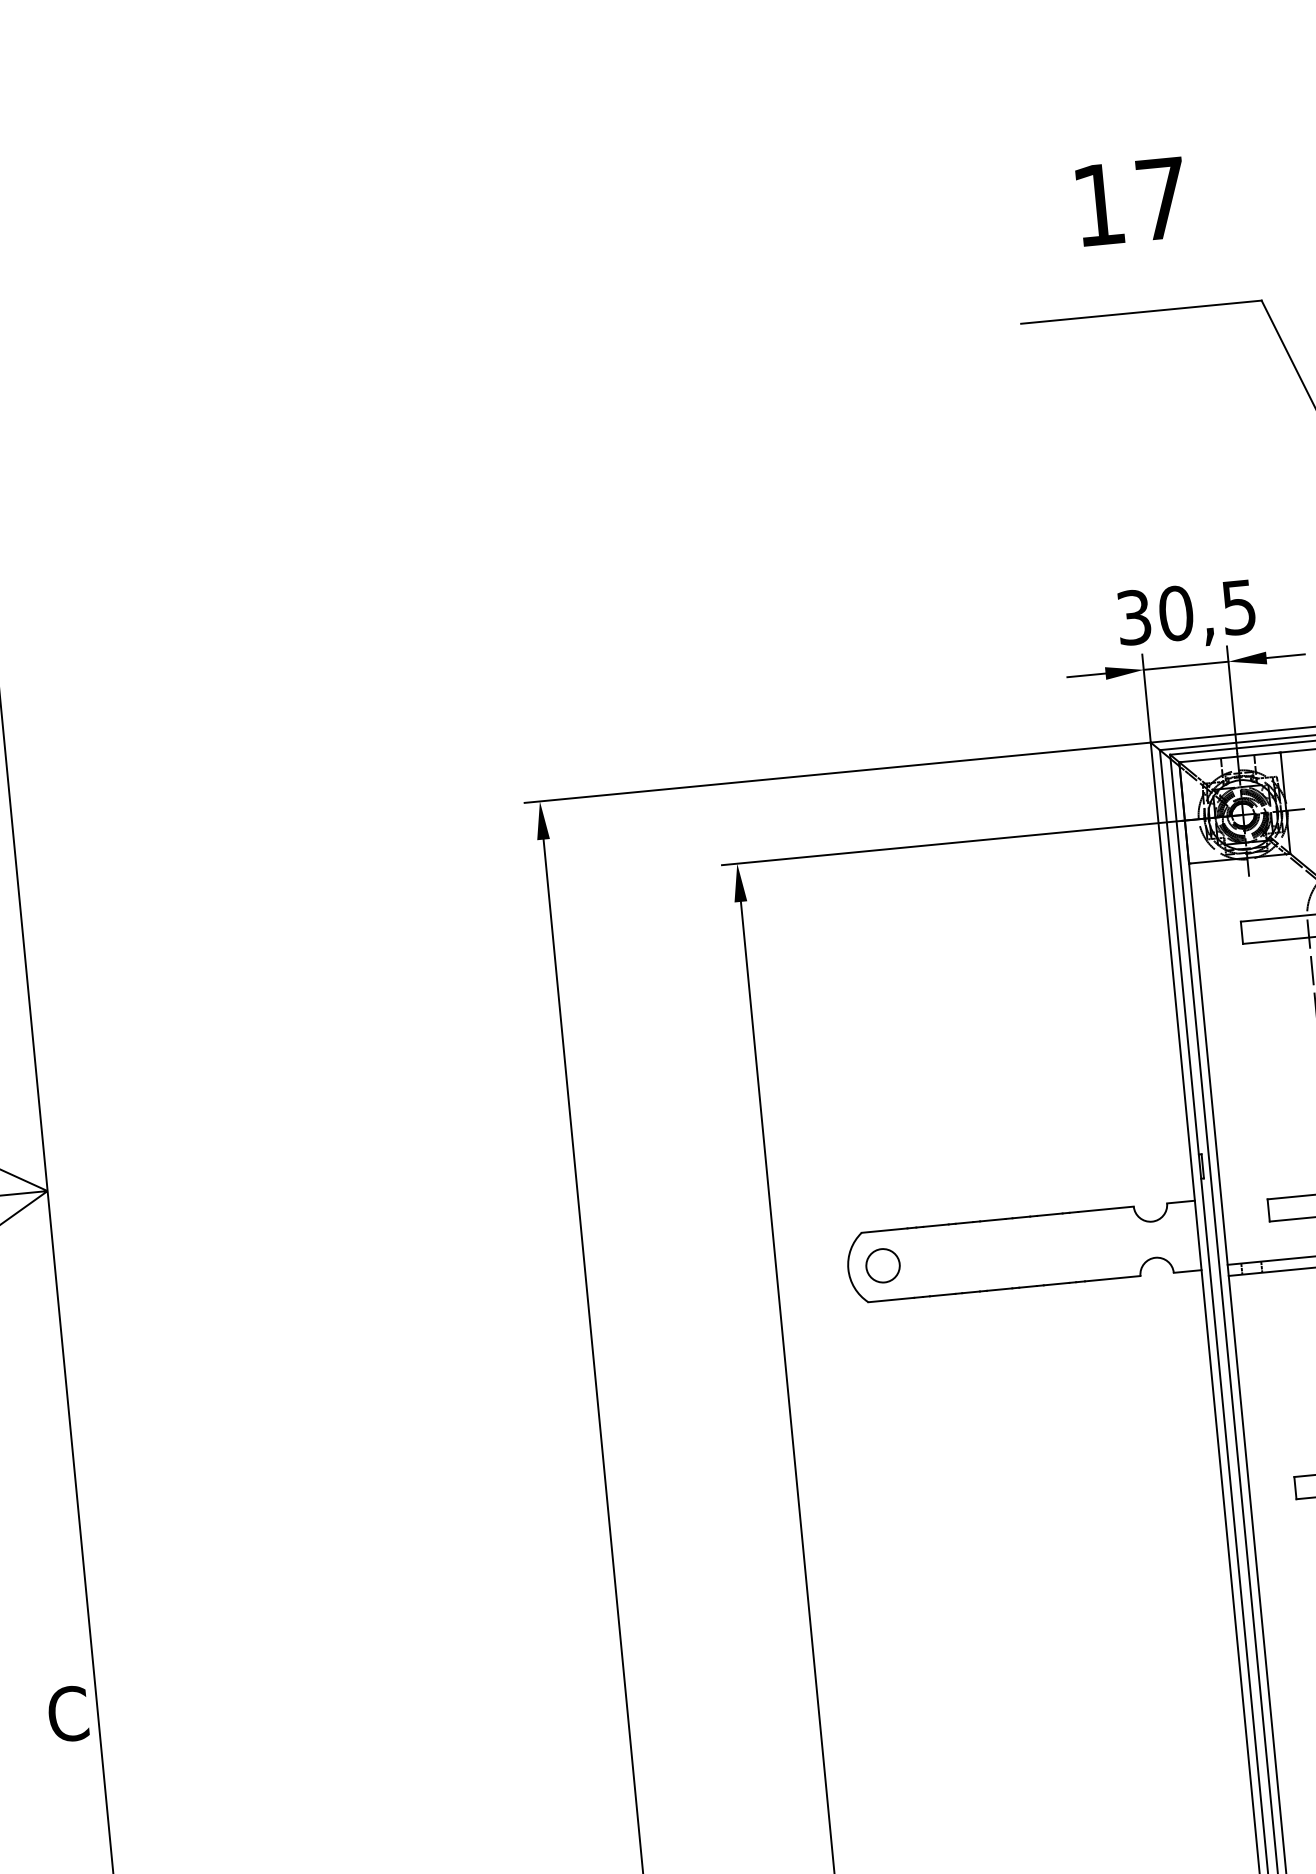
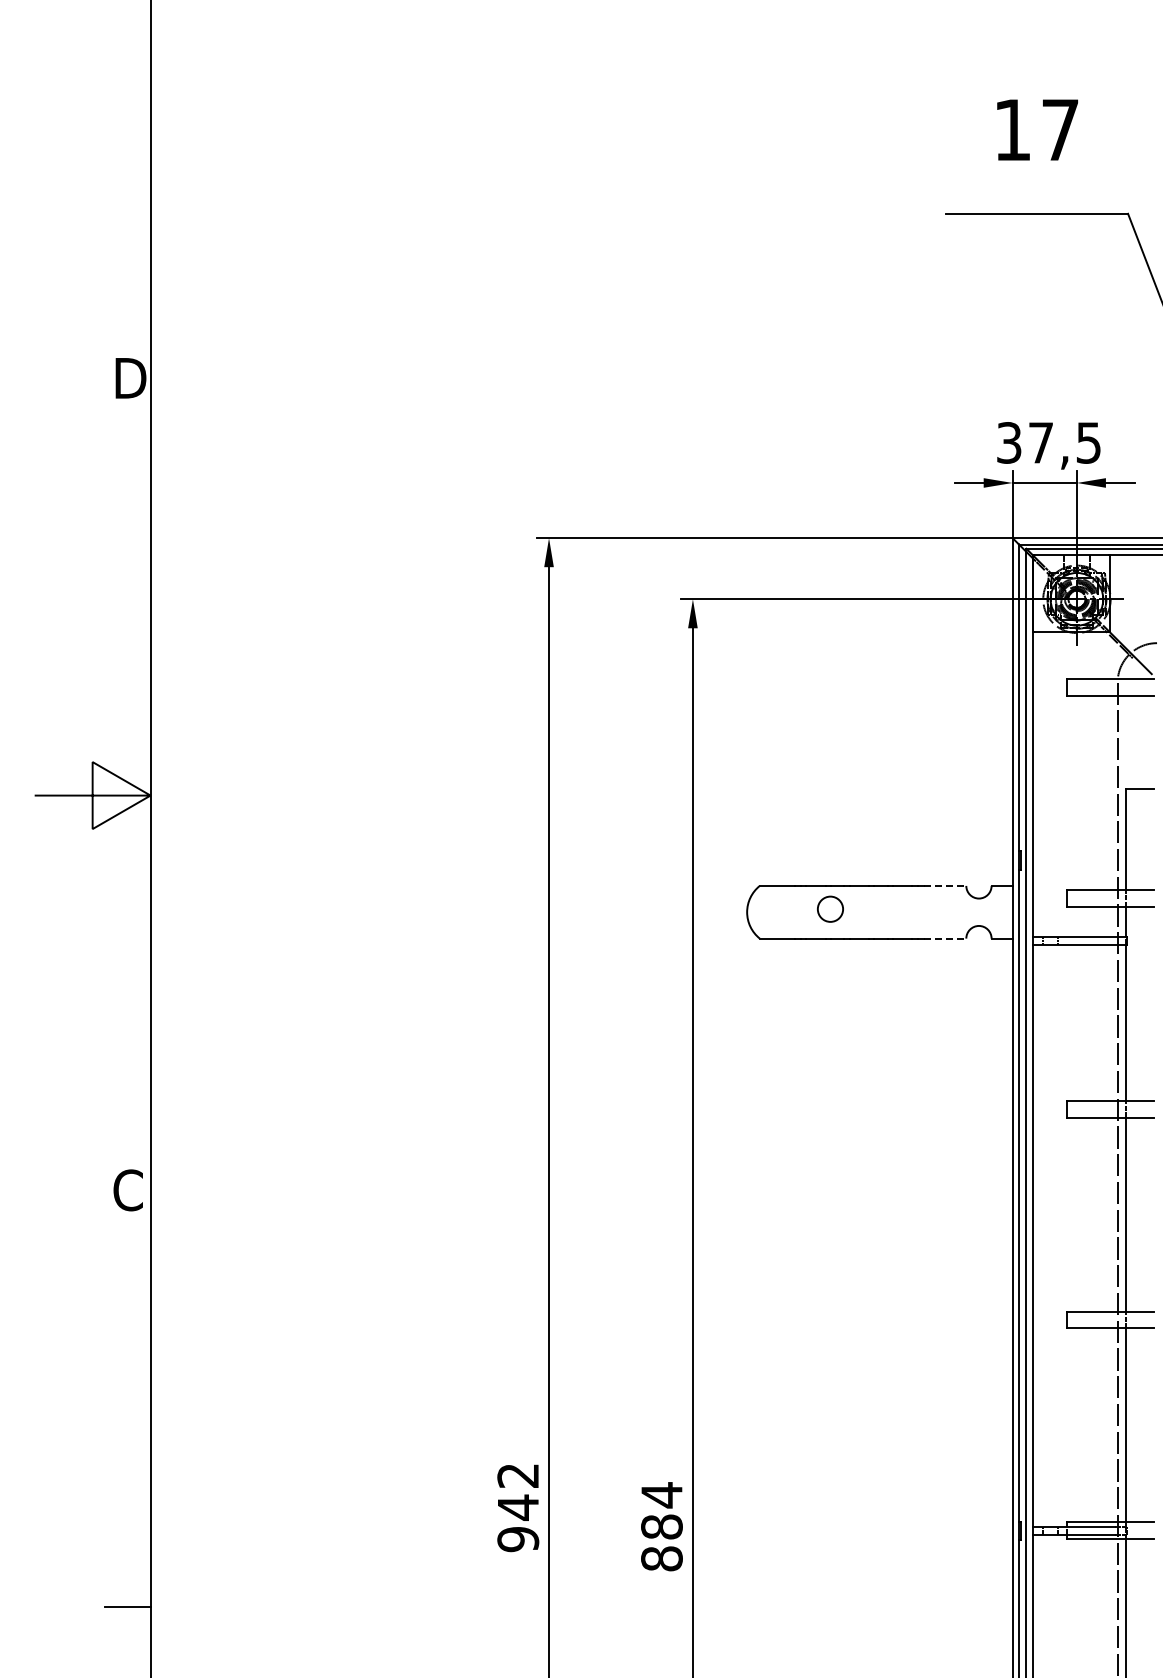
text: (1175, 613) -> (1040, 442), 30,5 -> 37,5
line: (1106, 1208) -> (945, 885), solid -> dashed
circle: (883, 1264) -> (830, 908), moved
line: (1113, 1278) -> (945, 938), solid -> dashed

